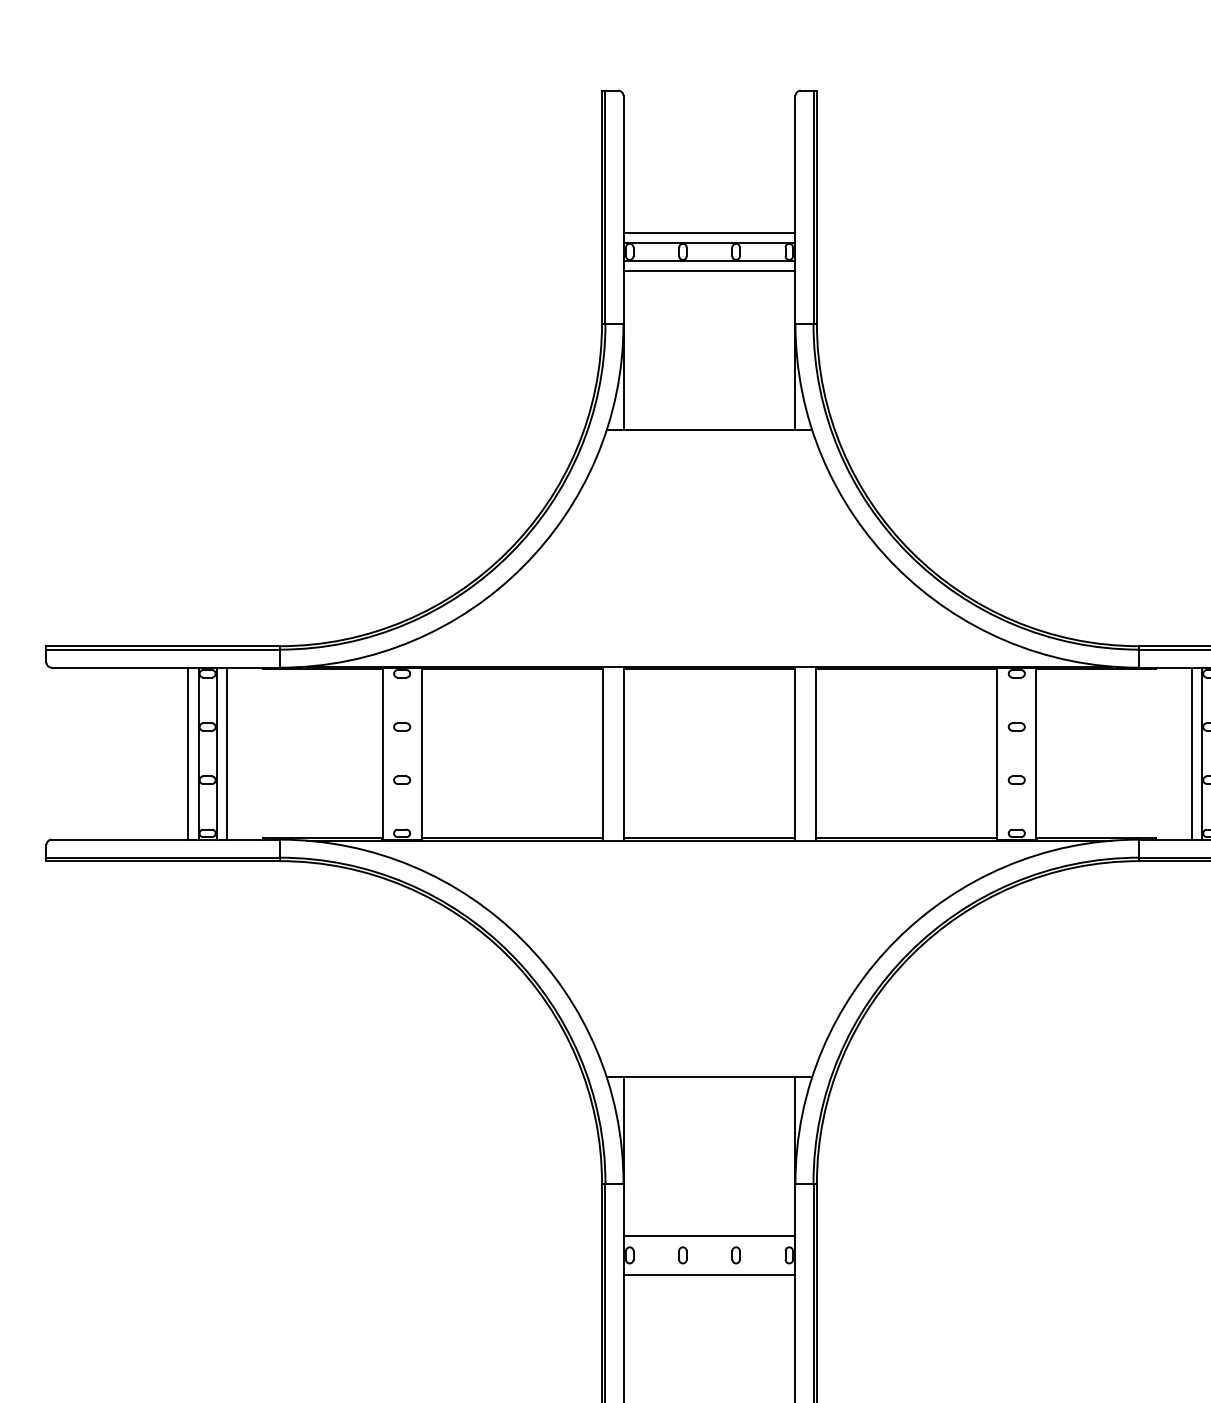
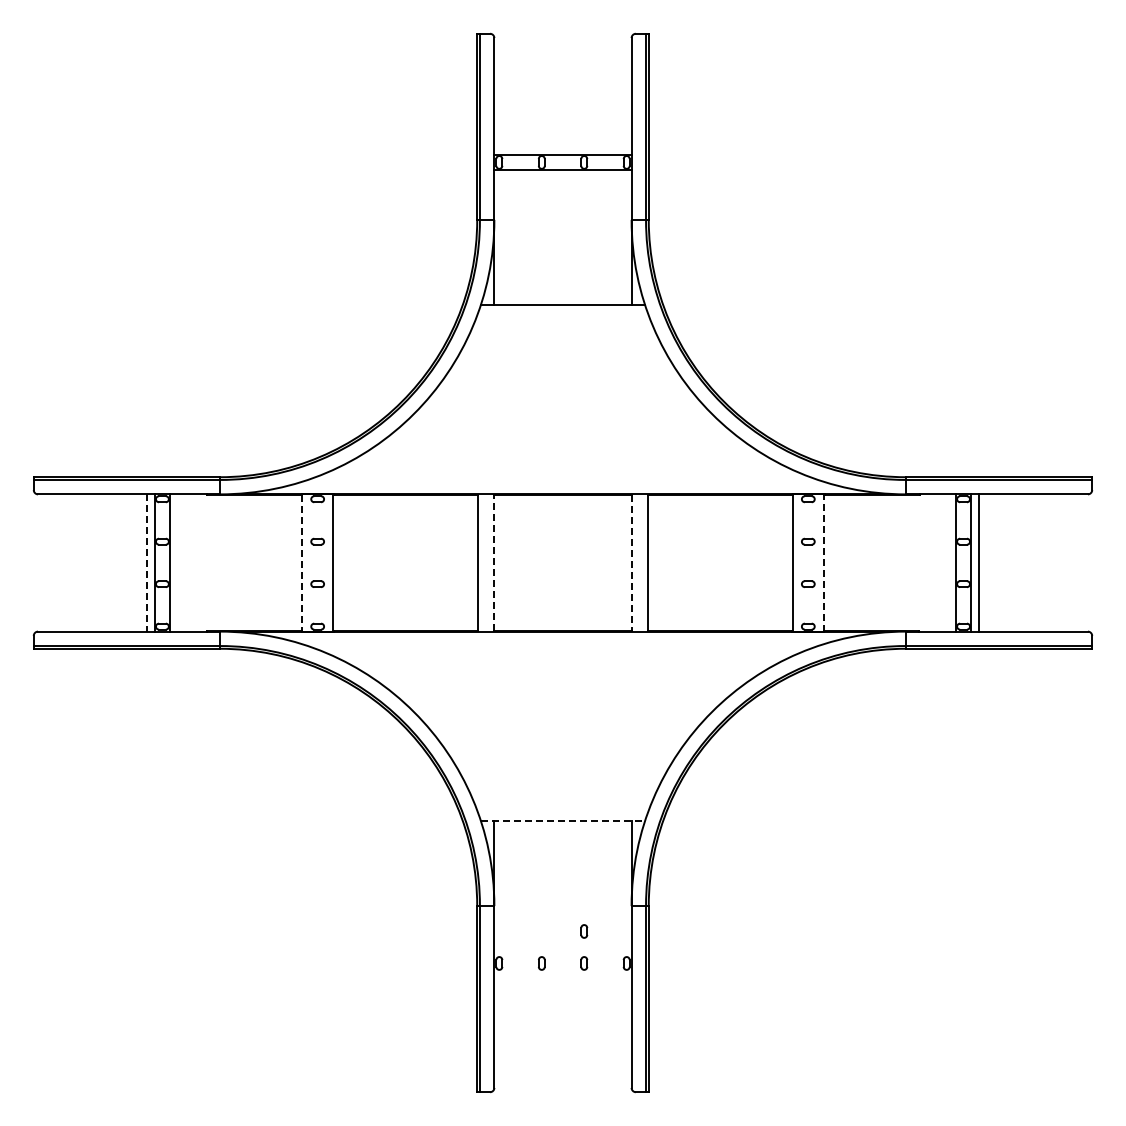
line: (708, 233) -> (562, 147), removed
line: (708, 270) -> (562, 177), removed
line: (187, 753) -> (146, 562), solid -> dashed
line: (226, 753) -> (177, 562), removed
line: (623, 753) -> (494, 562), solid -> dashed
line: (795, 753) -> (631, 562), solid -> dashed
line: (1035, 753) -> (823, 562), solid -> dashed
line: (1192, 753) -> (948, 562), removed
line: (383, 755) -> (302, 564), solid -> dashed
line: (710, 1077) -> (563, 821), solid -> dashed
part: (736, 1215) -> (584, 931), added
line: (708, 1236) -> (562, 948), removed
line: (708, 1274) -> (562, 978), removed

